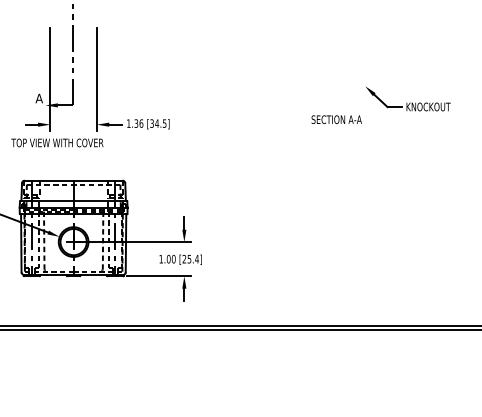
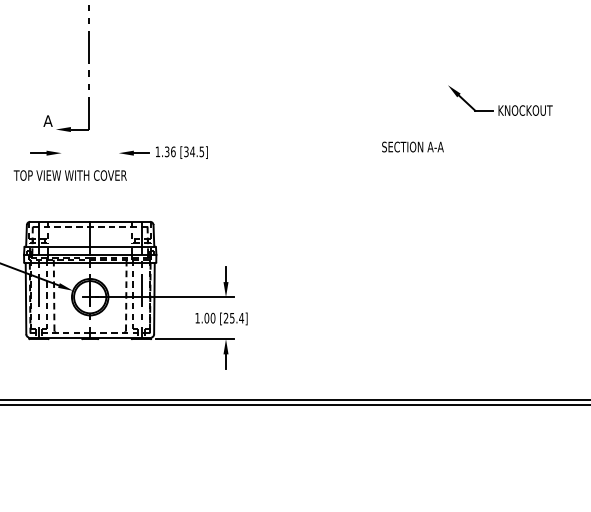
line: (50, 79) -> (61, 97), removed
line: (96, 79) -> (118, 97), removed
part: (407, 98) -> (499, 100), moved

